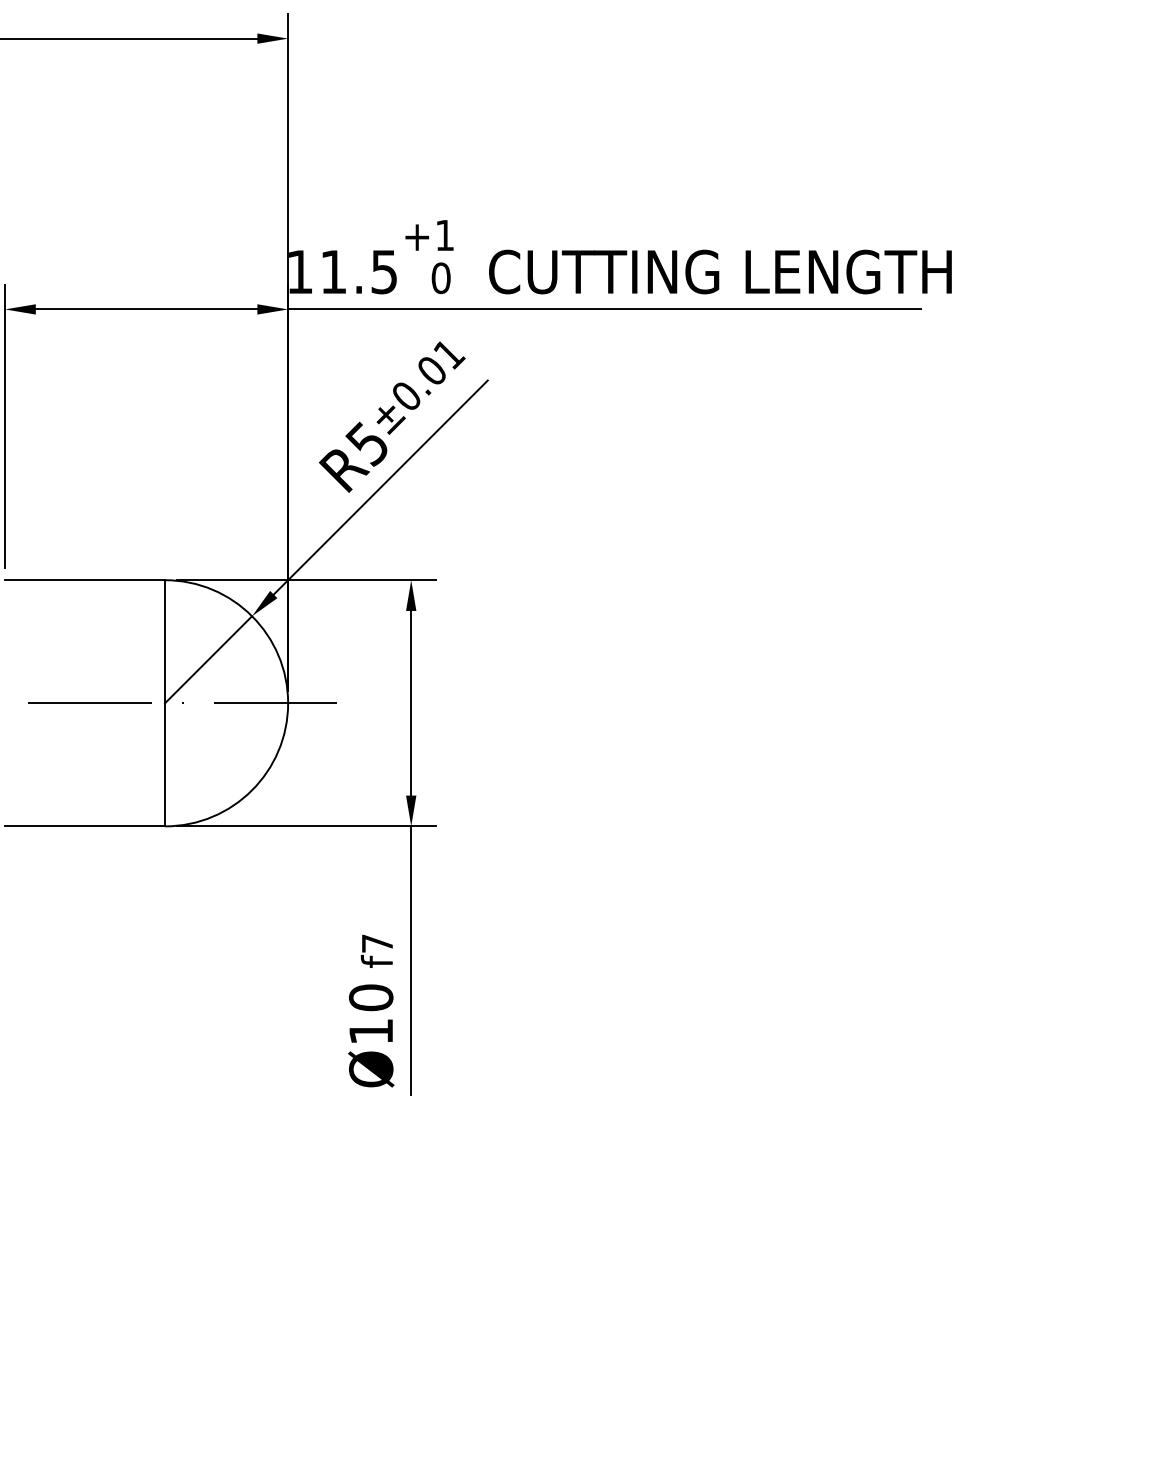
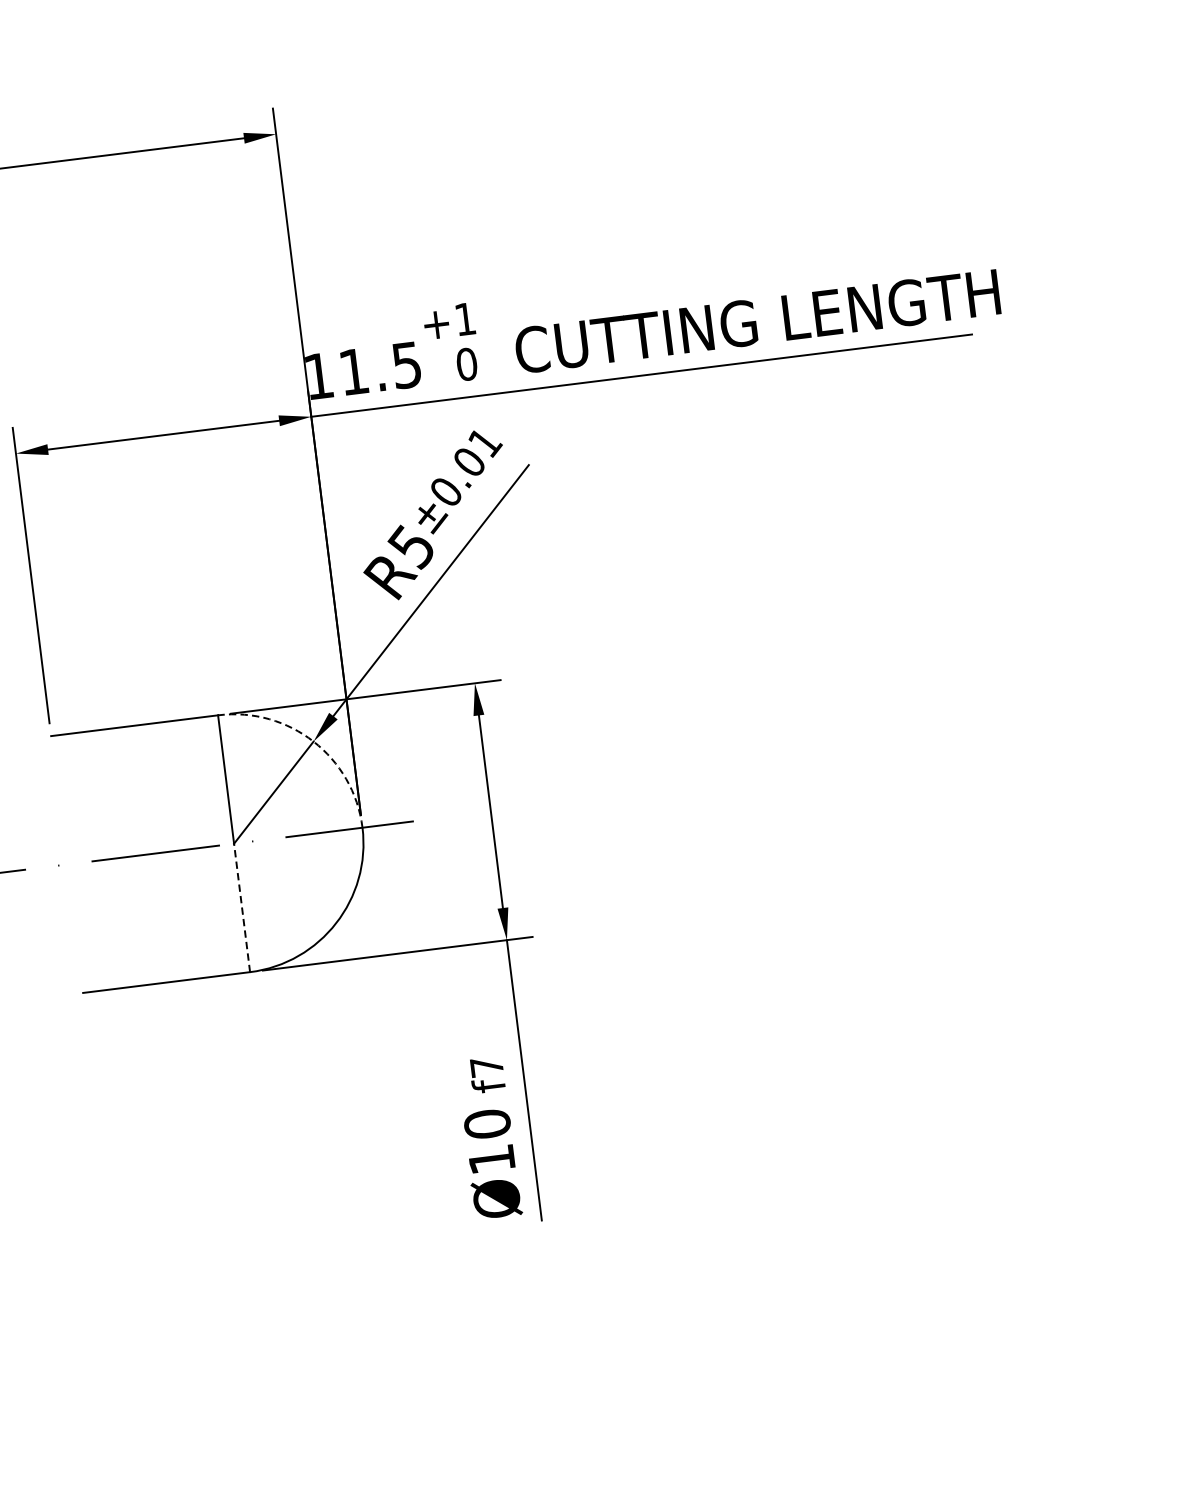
arc: (252, 616) -> (314, 741), solid -> dashed
line: (165, 764) -> (242, 907), solid -> dashed

